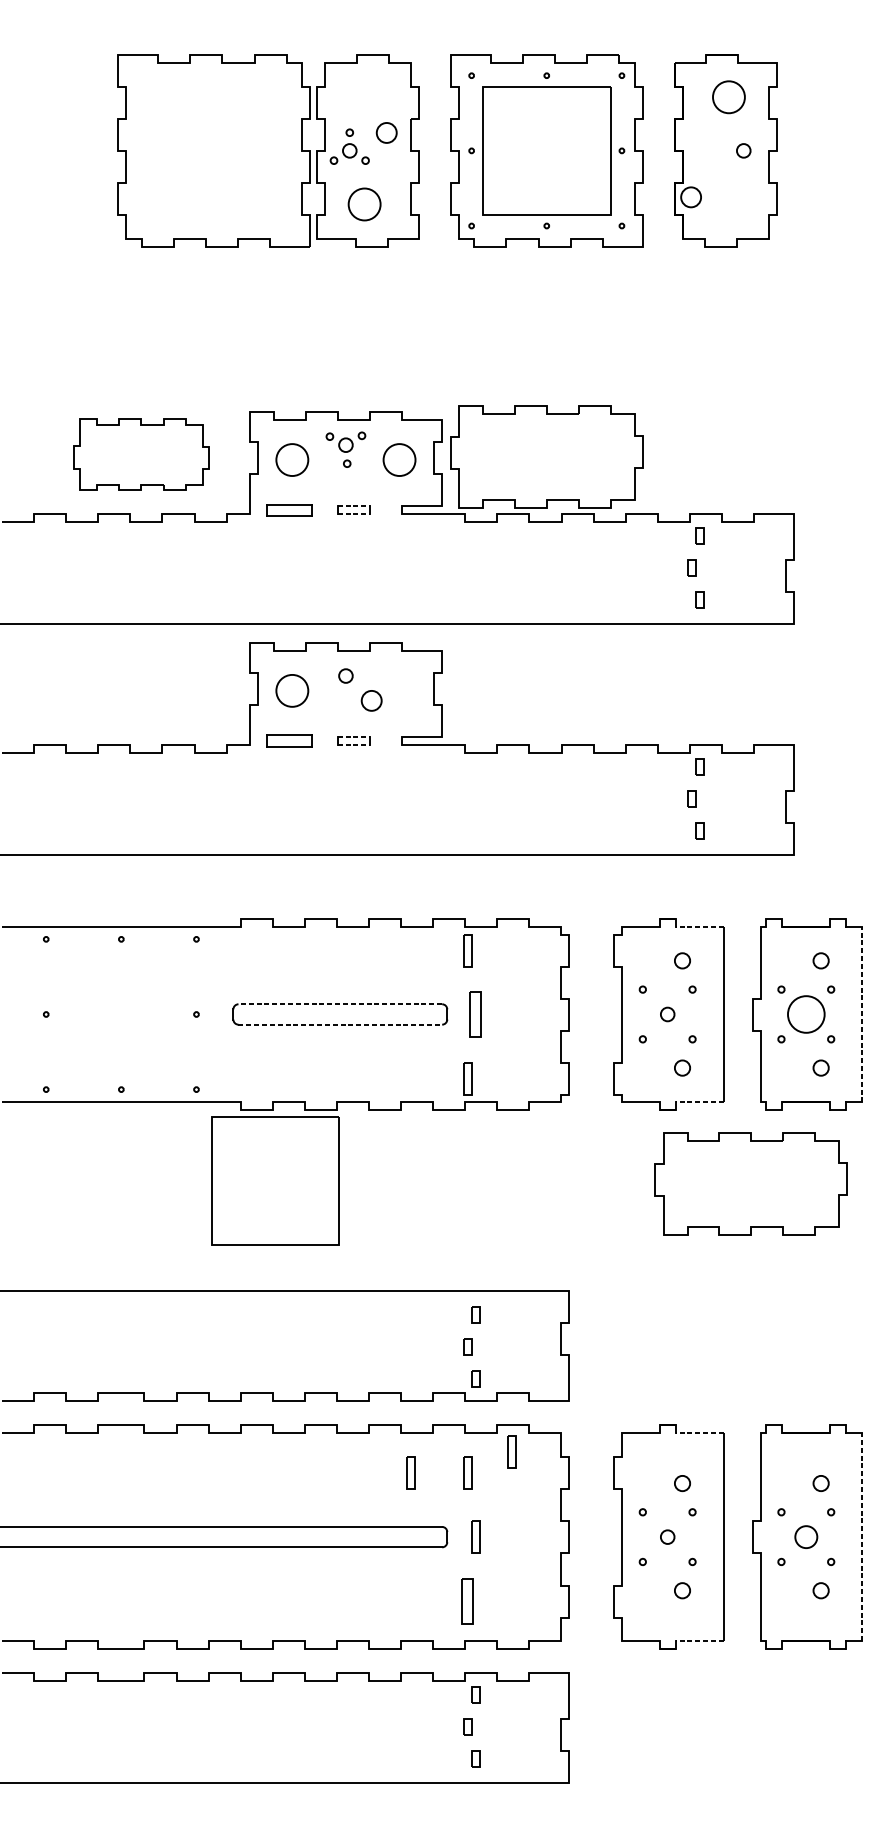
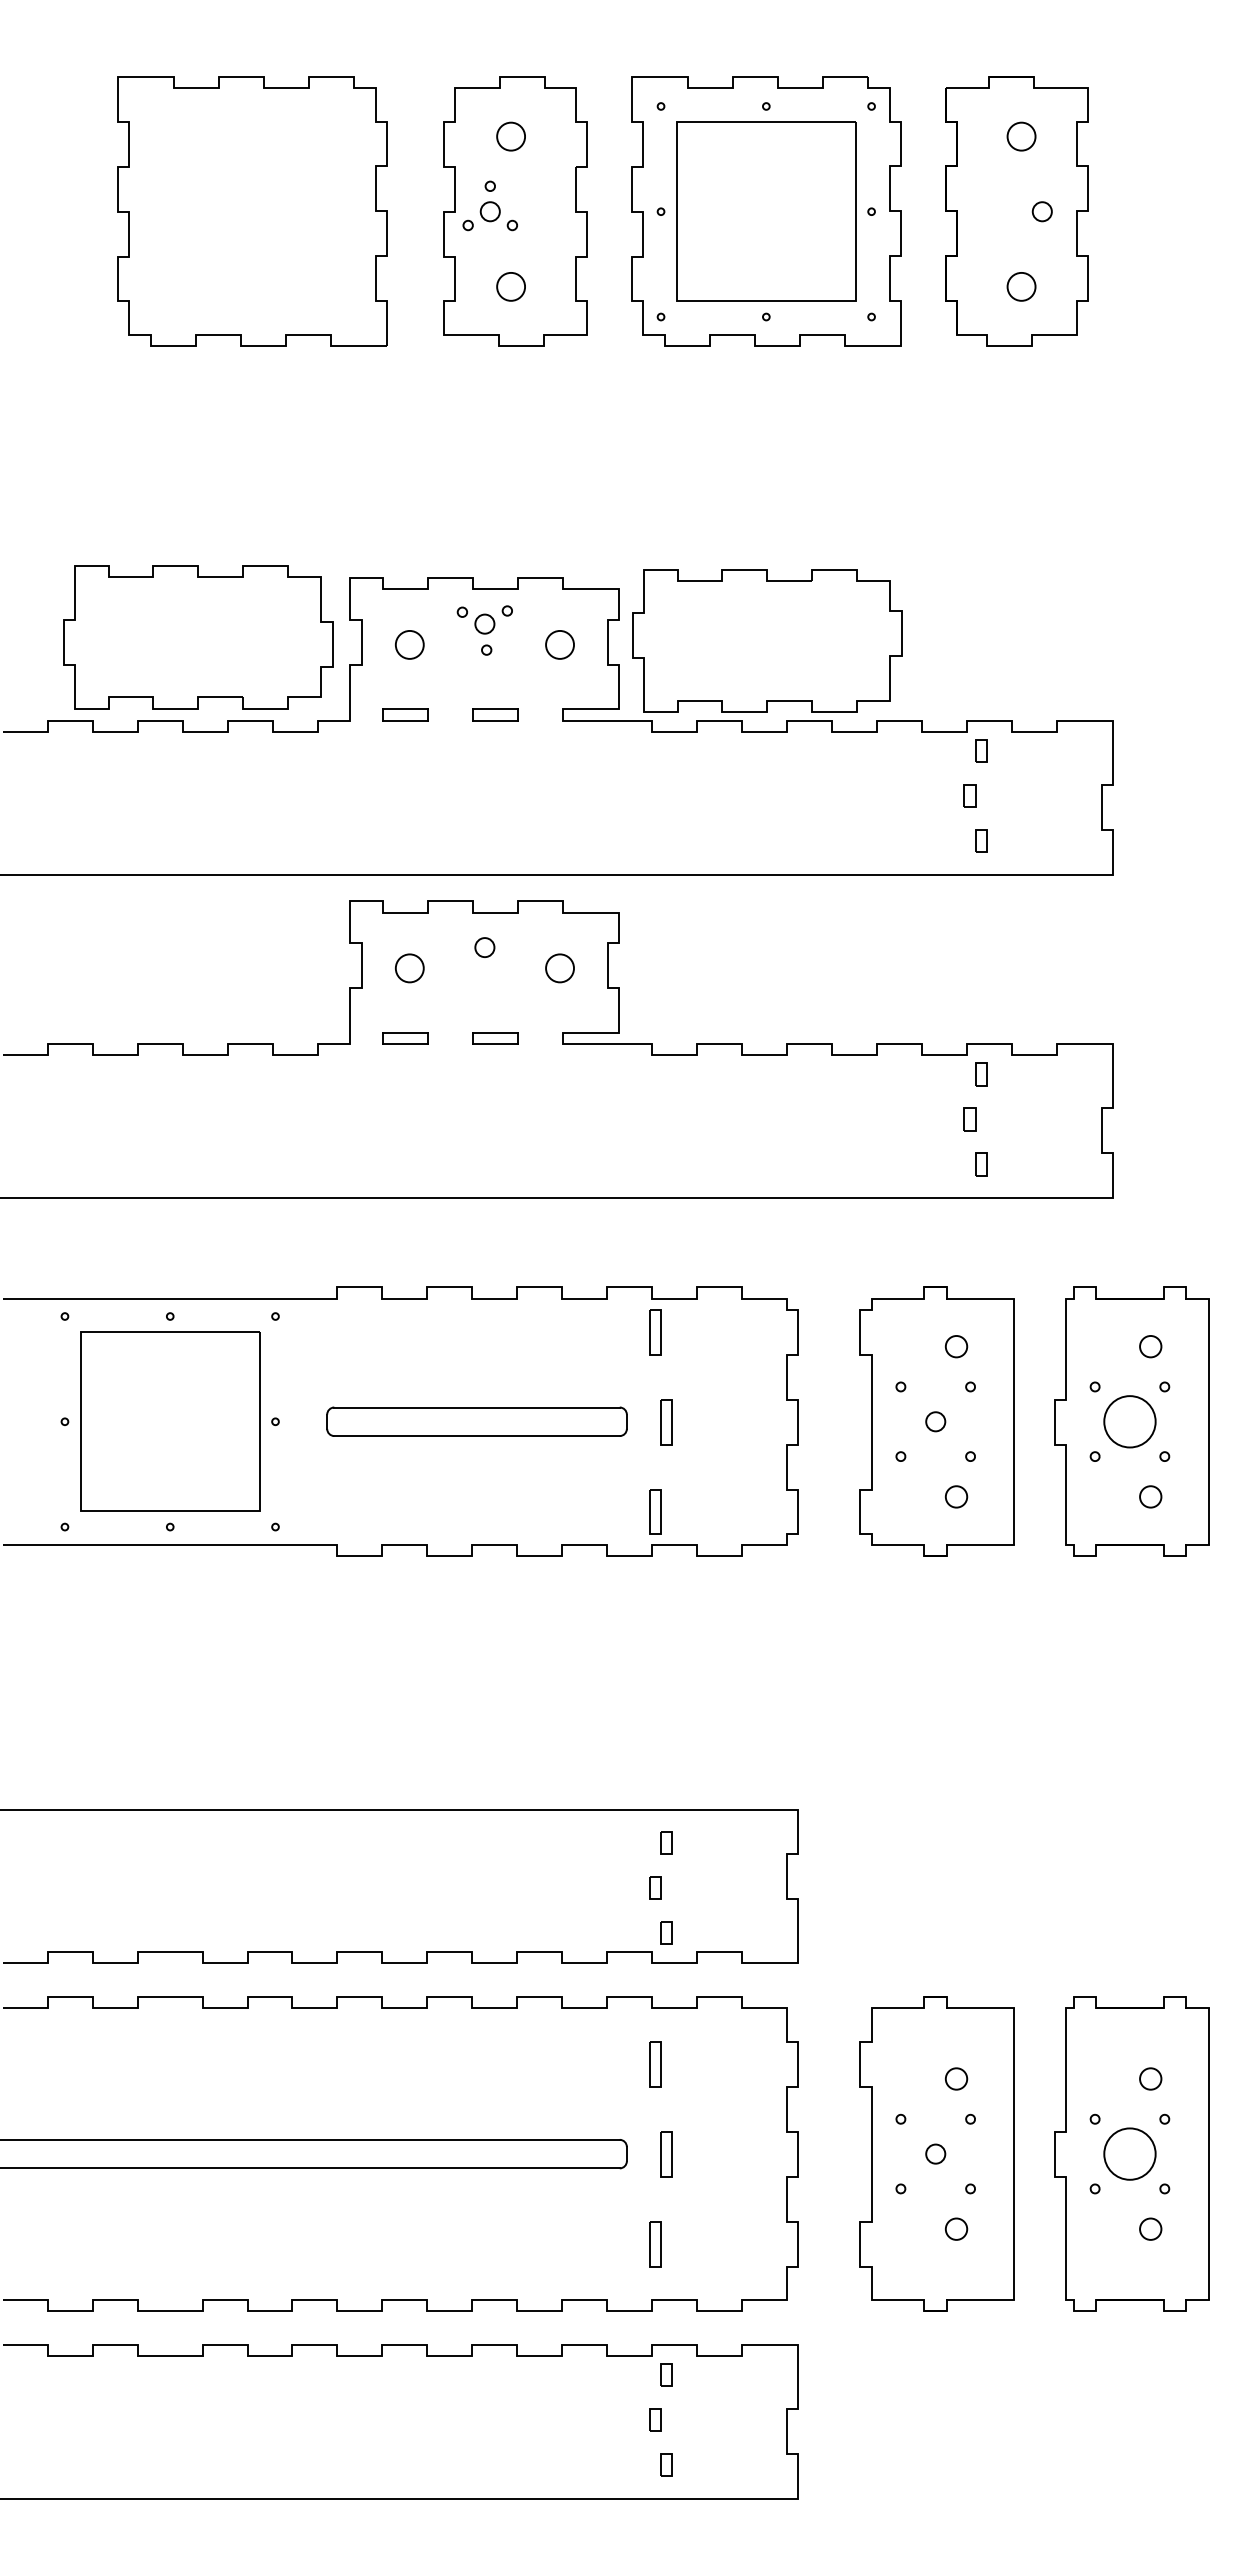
circle: (728, 97) -> (1021, 136), size x0.62
circle: (386, 132) -> (510, 136), moved
part: (214, 150) -> (252, 211), moved
circle: (691, 197) -> (1021, 286), moved
circle: (364, 204) -> (511, 286), size x0.62
part: (141, 454) -> (198, 637), size x1.43
circle: (292, 459) -> (409, 644), size x0.62
circle: (399, 459) -> (560, 644), size x0.62
line: (354, 506) -> (496, 709), dashed -> solid
part: (289, 509) -> (405, 714), size x0.71
line: (354, 513) -> (496, 720), dashed -> solid
circle: (292, 690) -> (409, 968), size x0.62
circle: (371, 700) -> (559, 968), moved
line: (354, 736) -> (496, 1032), dashed -> solid
part: (289, 740) -> (405, 1038), size x0.71
line: (354, 745) -> (496, 1044), dashed -> solid
line: (699, 926) -> (980, 1298), dashed -> solid
line: (340, 1004) -> (477, 1407), dashed -> solid
part: (475, 1014) -> (666, 1422), size x0.71
line: (862, 1014) -> (1208, 1421), dashed -> solid
line: (340, 1024) -> (477, 1436), dashed -> solid
line: (699, 1102) -> (980, 1545), dashed -> solid
part: (275, 1180) -> (170, 1421), moved
part: (751, 1183) -> (1053, 1658), removed
line: (699, 1433) -> (980, 2008), dashed -> solid
part: (511, 1451) -> (717, 2034), removed
part: (411, 1473) -> (576, 2064), removed
circle: (805, 1536) -> (1129, 2153), size x1.67
line: (862, 1537) -> (1208, 2154), dashed -> solid
part: (467, 1601) -> (655, 2244), size x0.71
line: (699, 1640) -> (980, 2299), dashed -> solid

